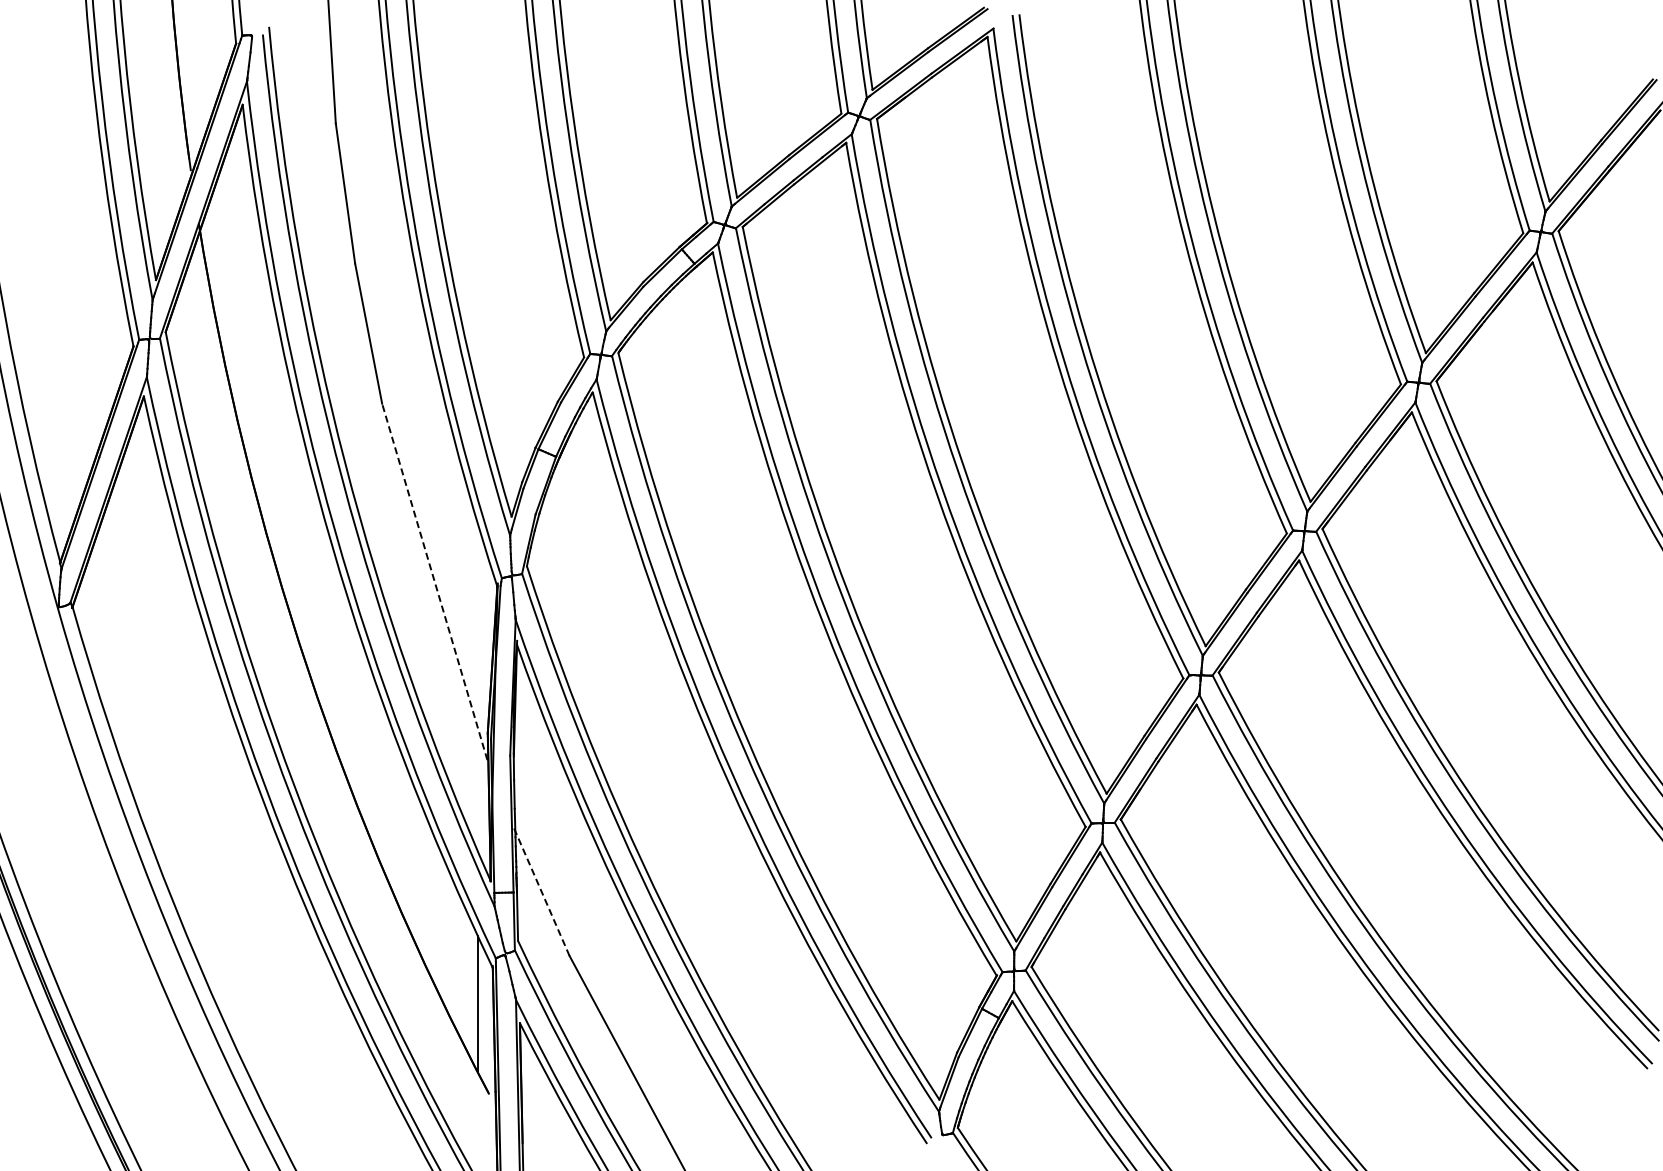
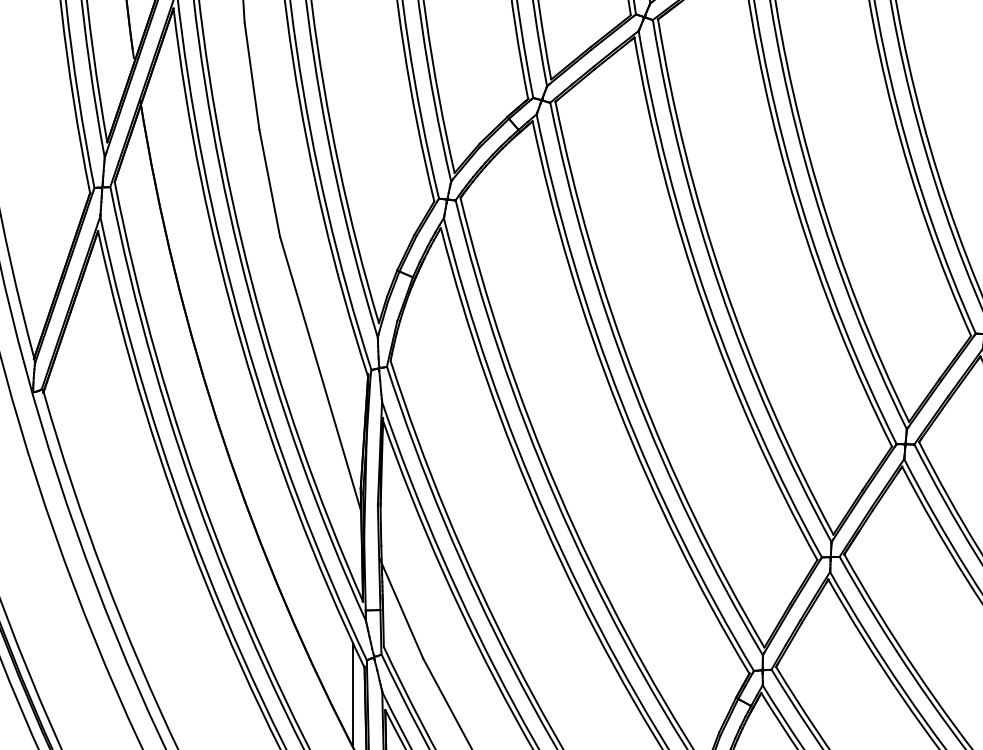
line: (434, 581) -> (320, 372), dashed -> solid
line: (540, 889) -> (401, 607), dashed -> solid

